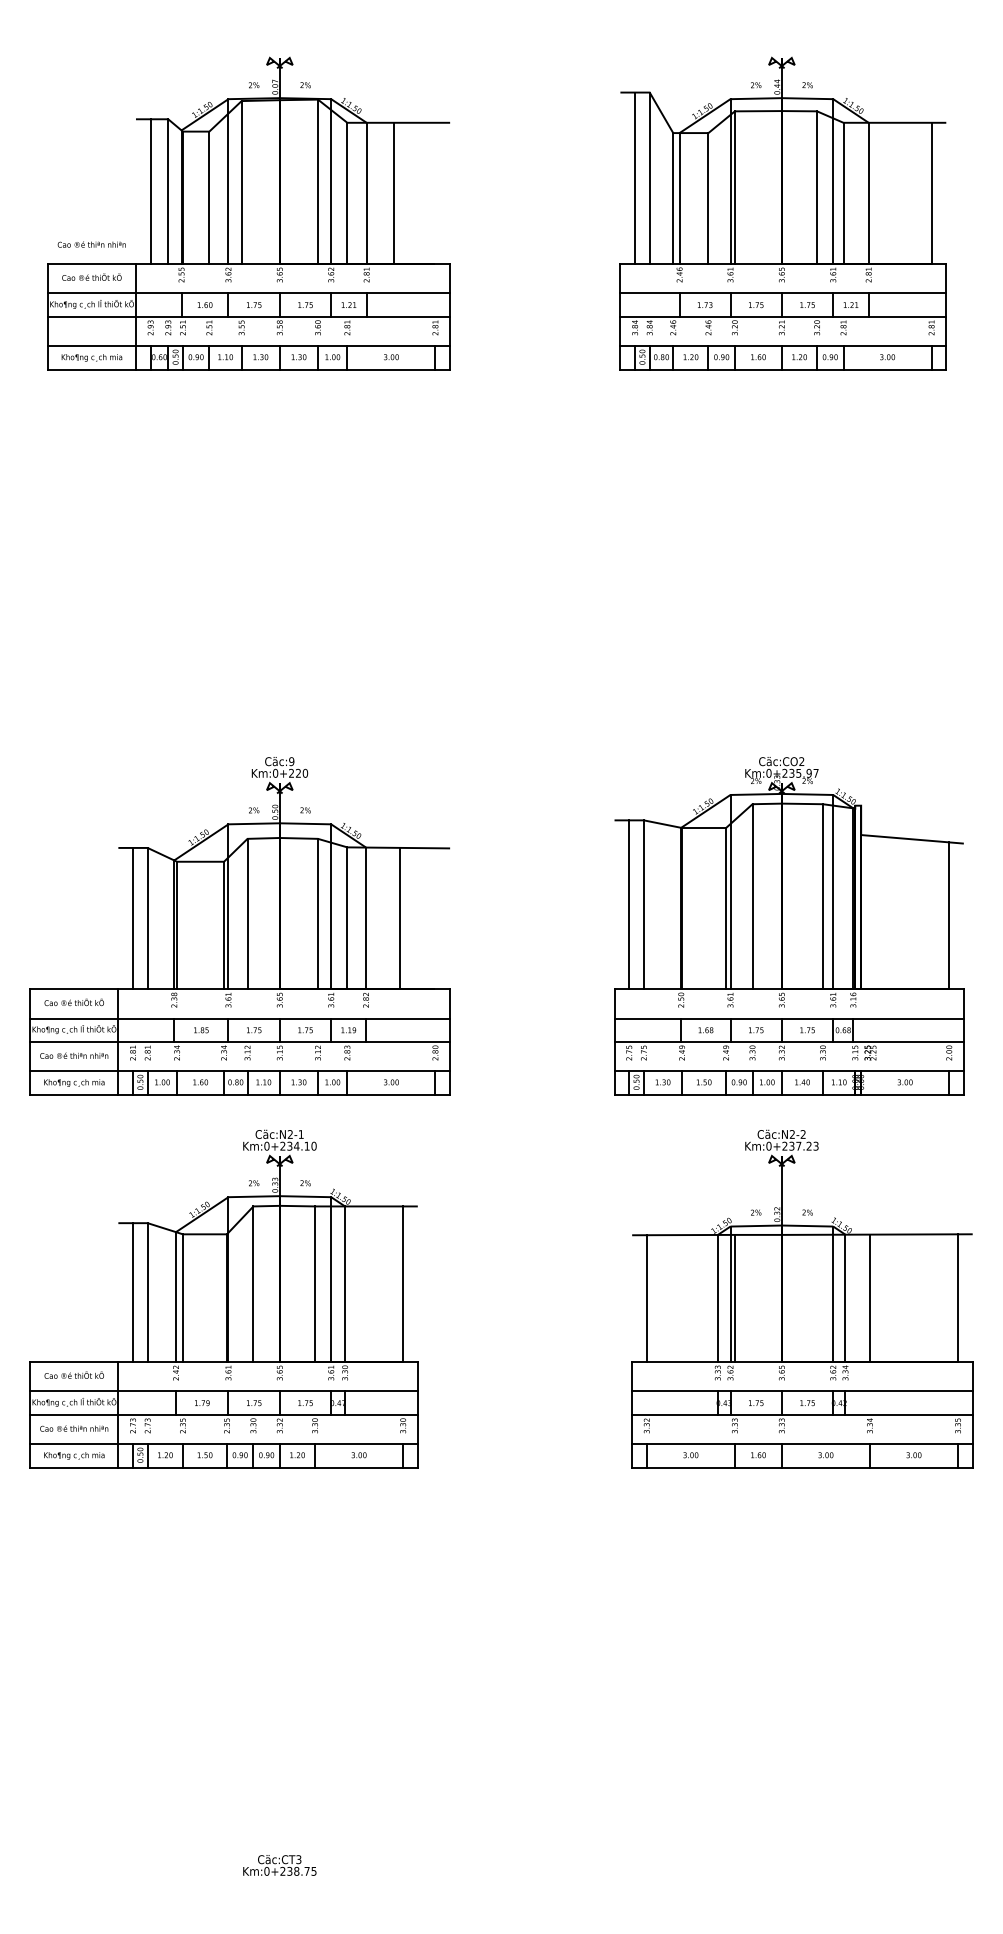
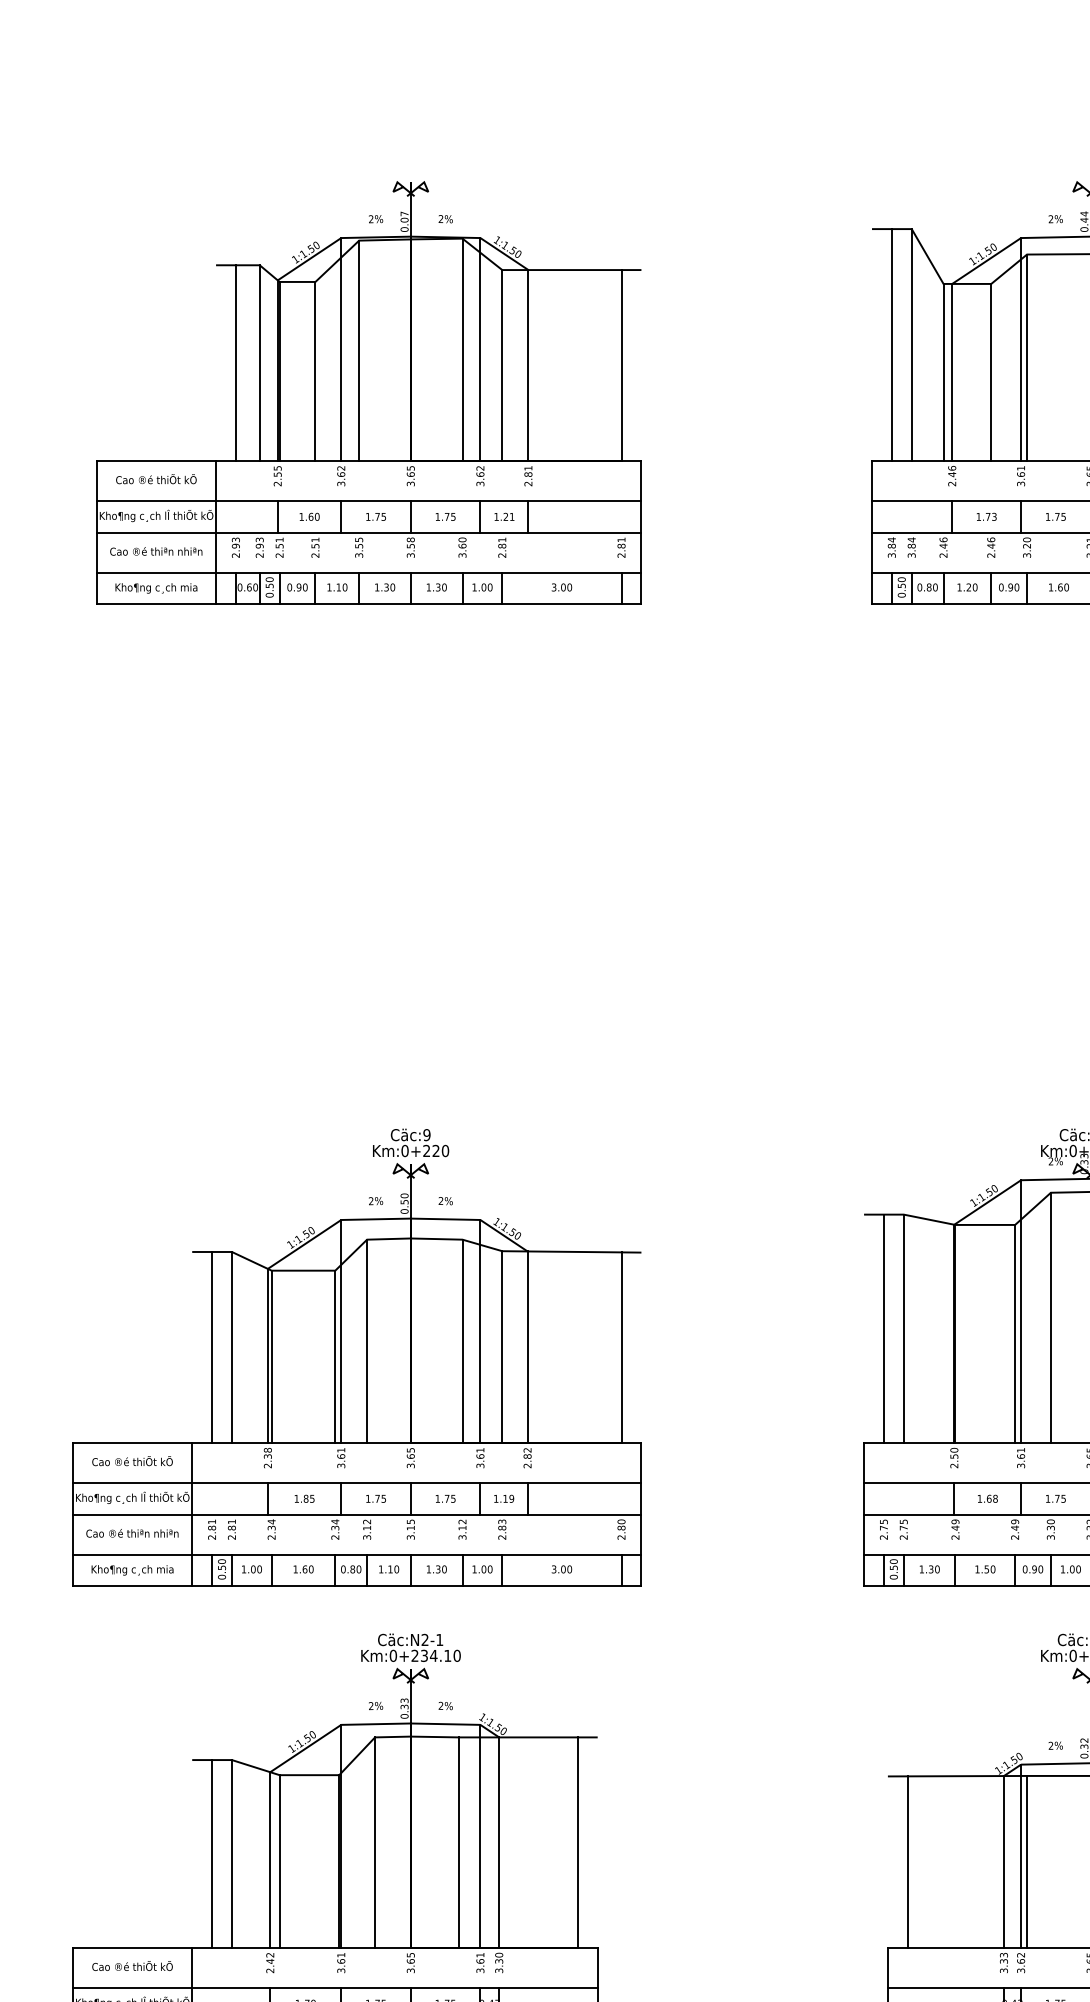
line: (394, 193) -> (621, 365), moved
text: (91, 244) -> (155, 551), moved
line: (400, 918) -> (621, 1347), moved

